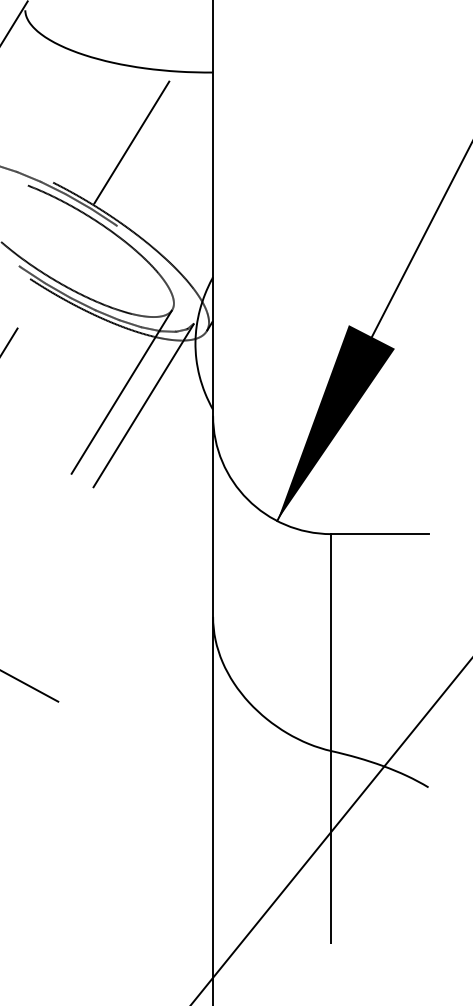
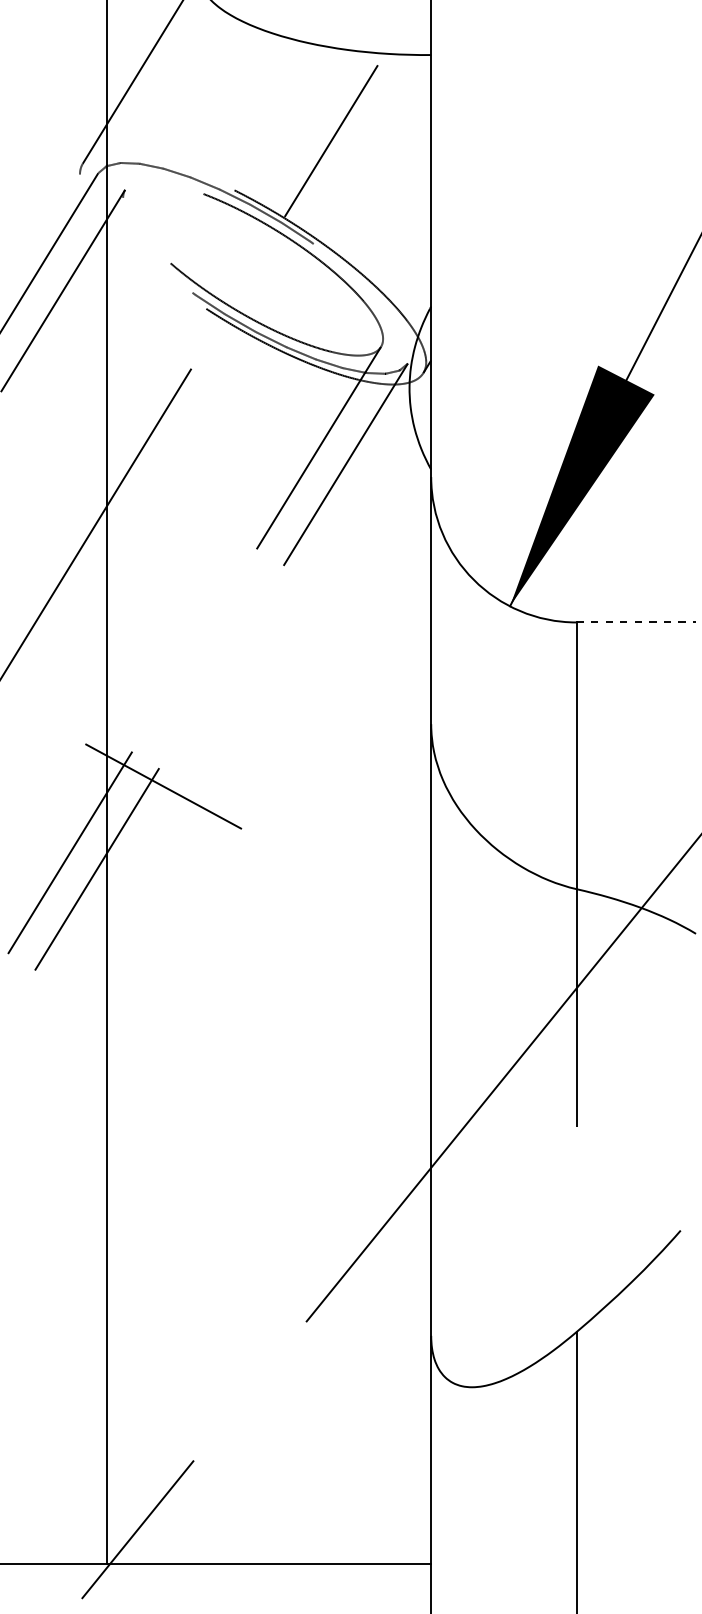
line: (380, 534) -> (636, 622), solid -> dashed

